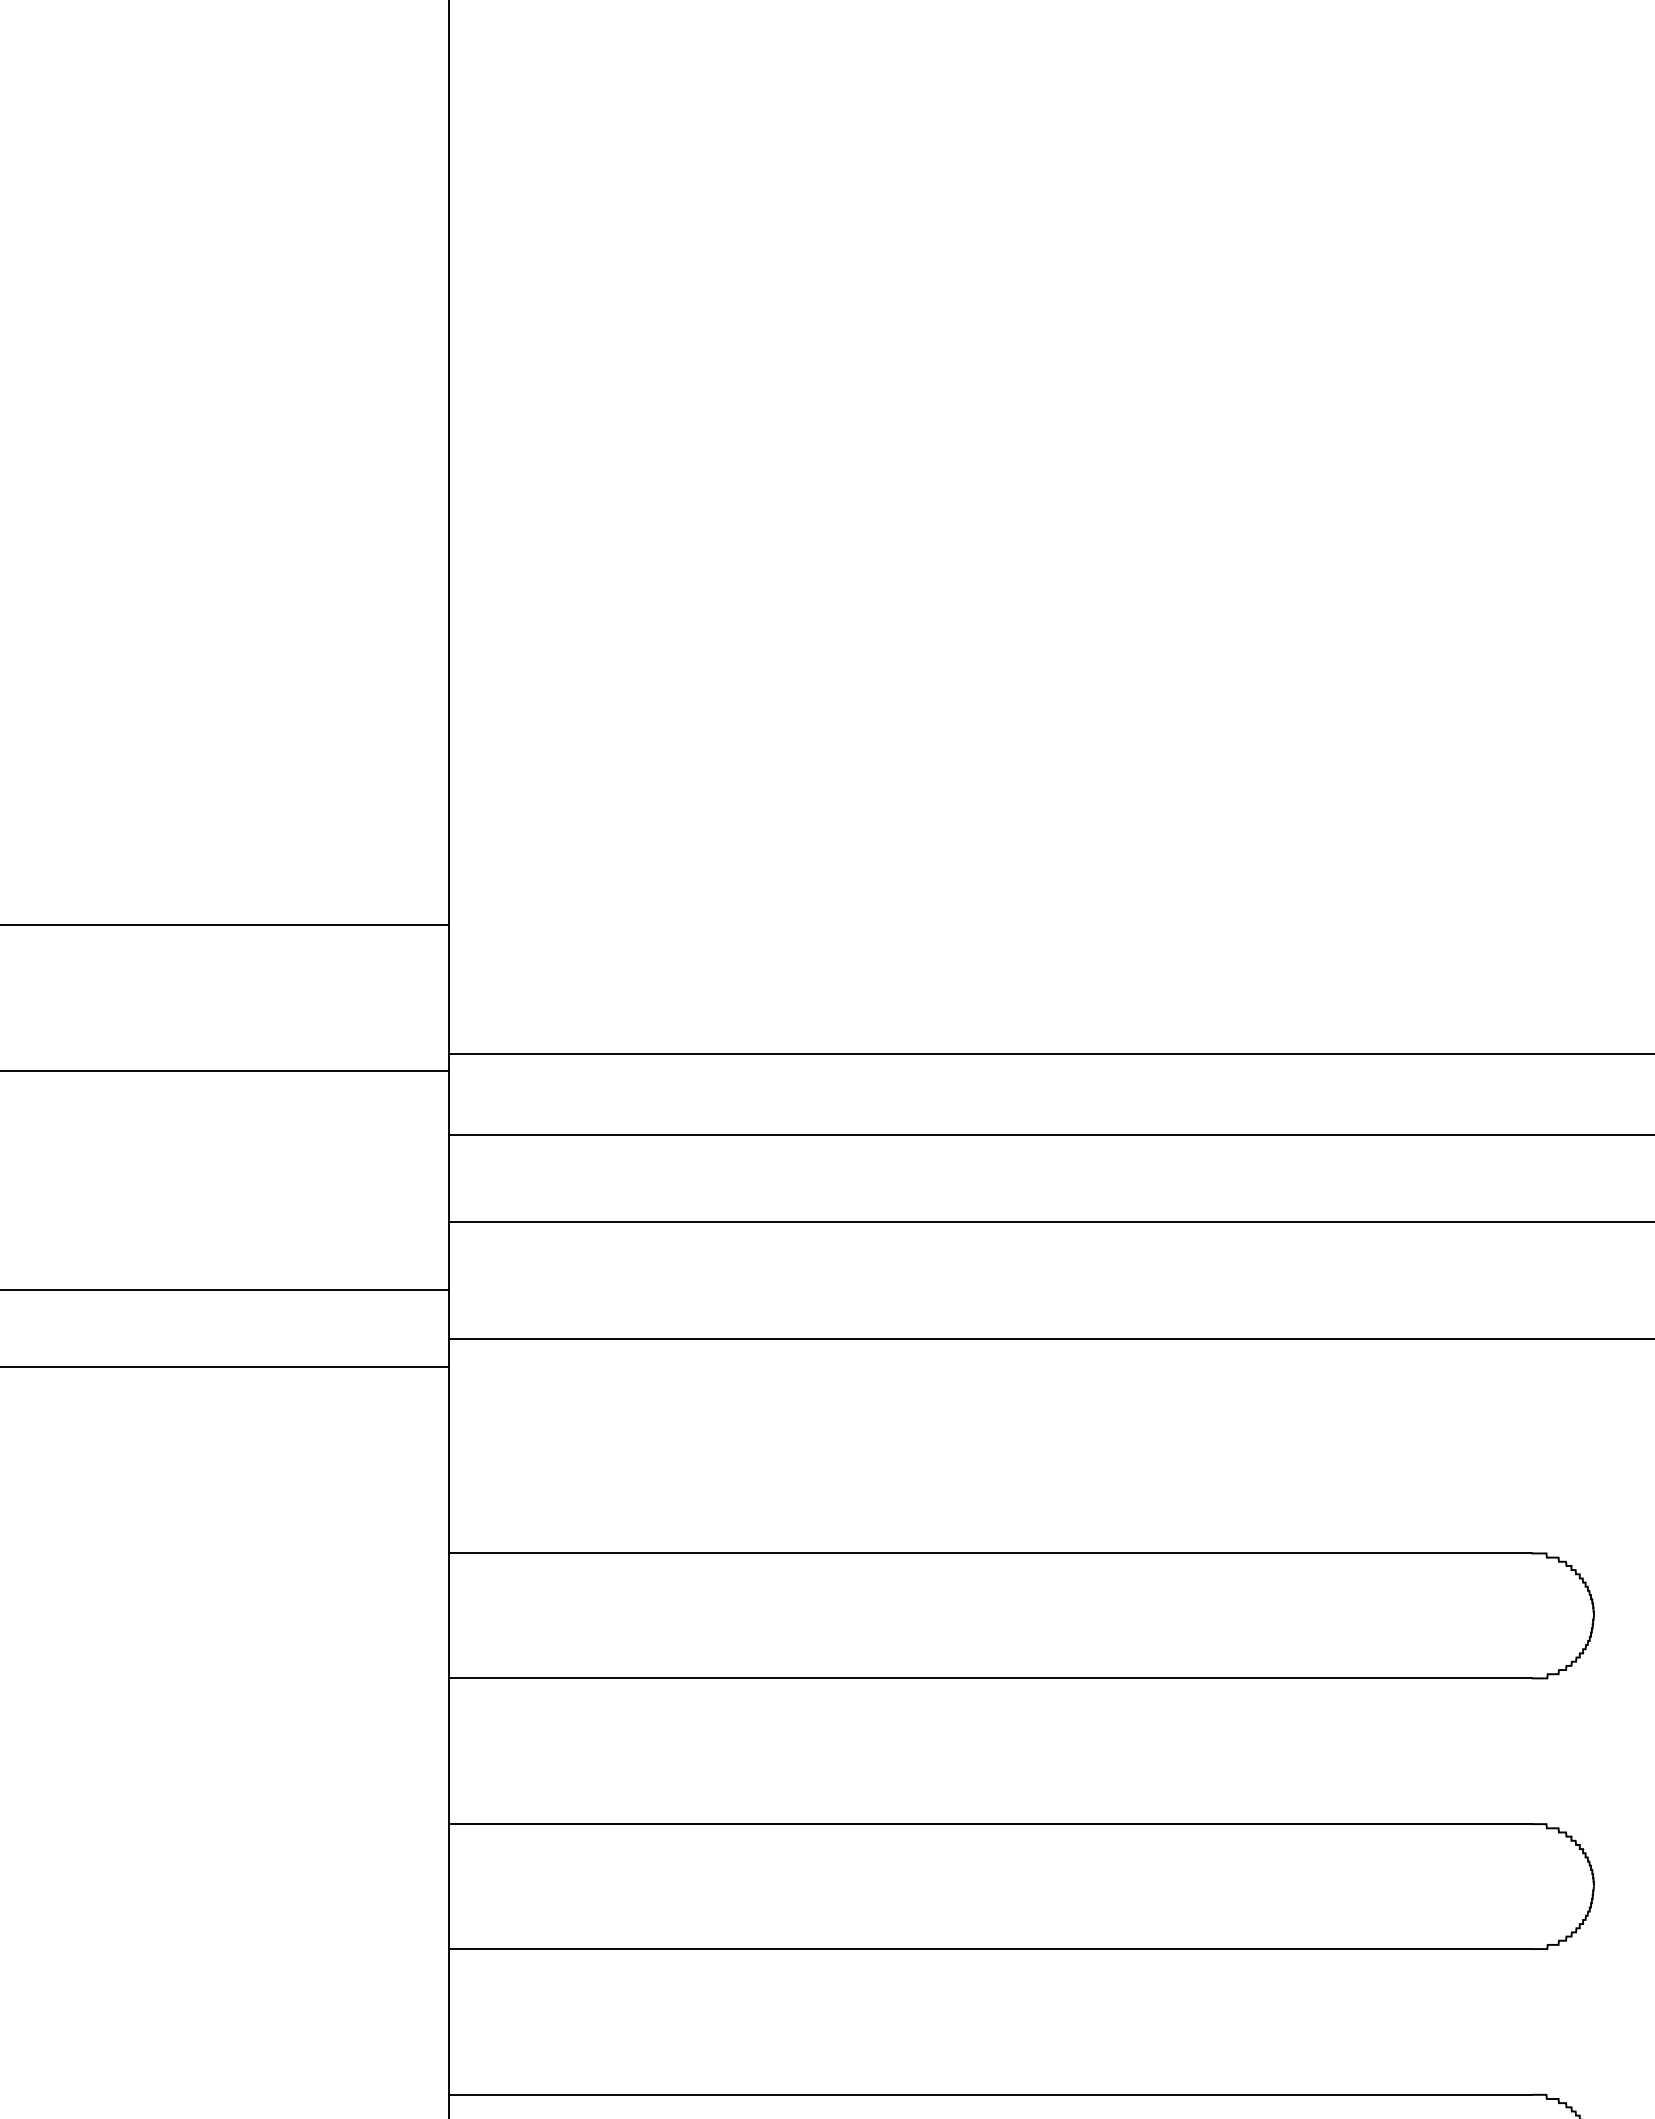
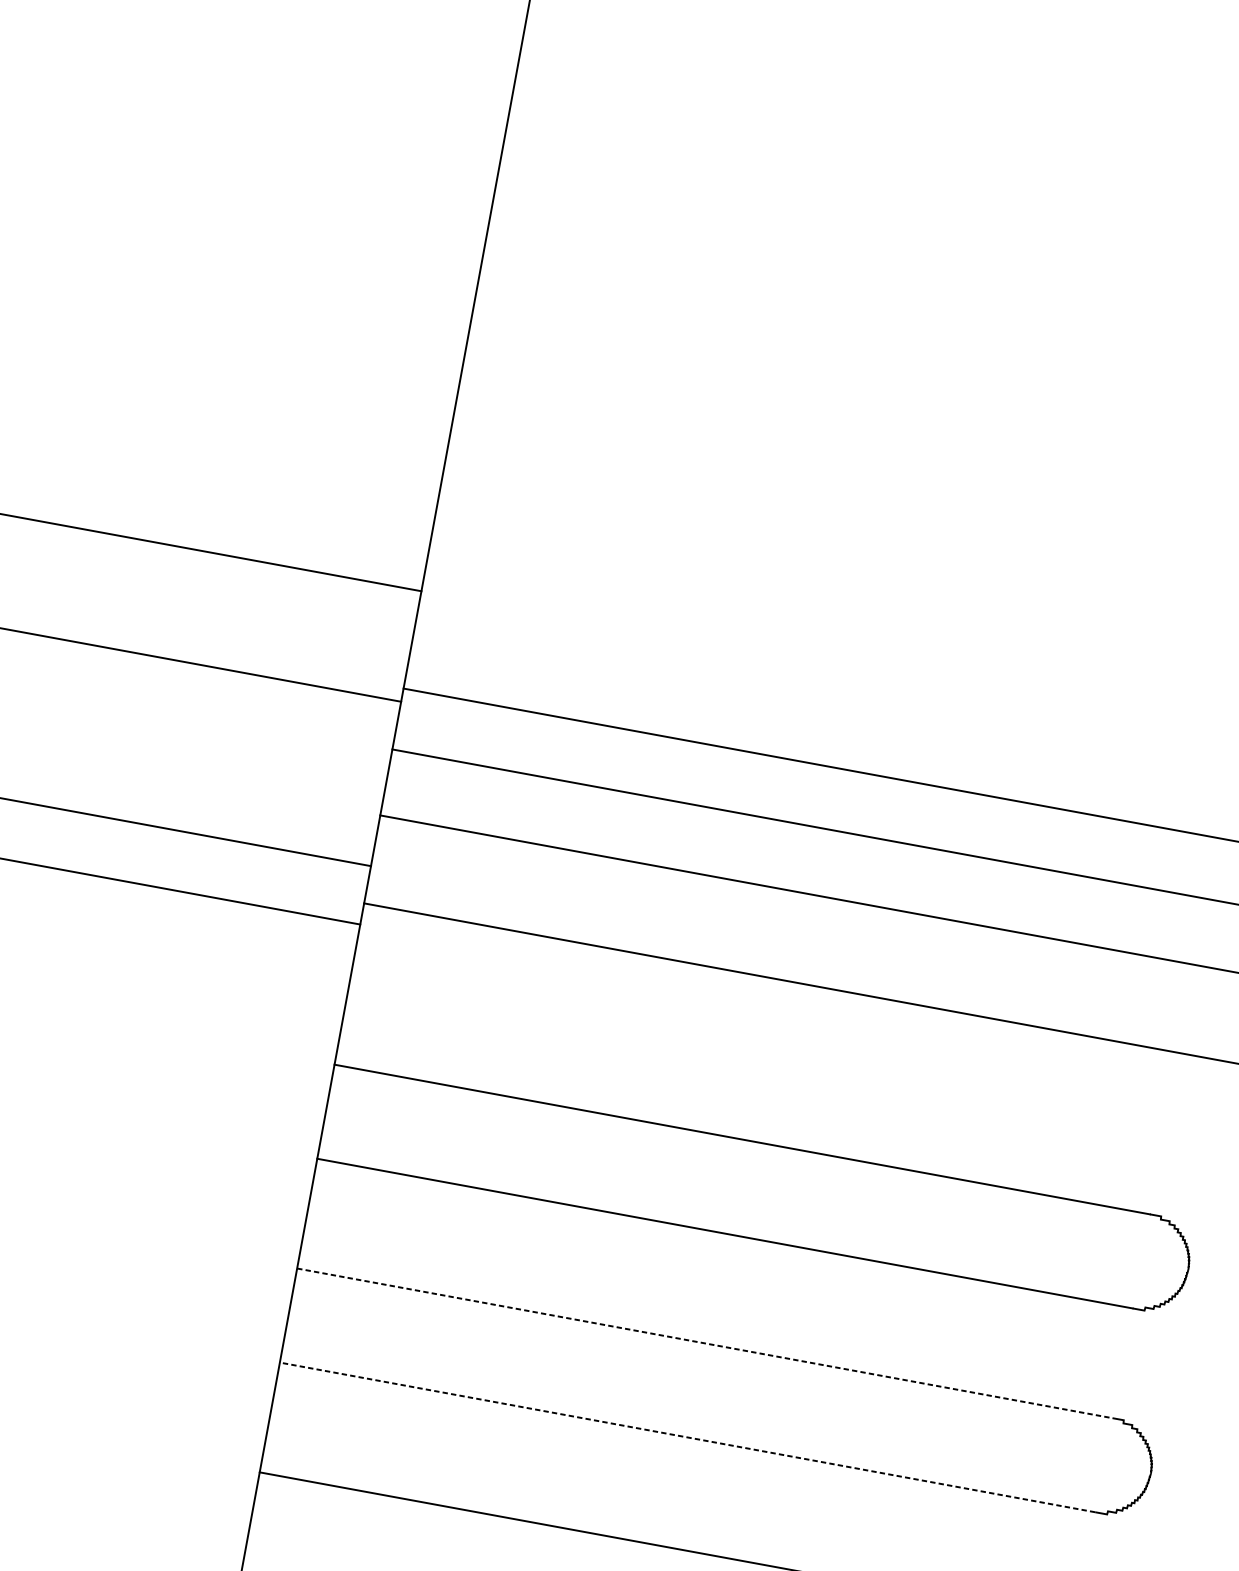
line: (990, 1824) -> (705, 1343), solid -> dashed
line: (989, 1949) -> (687, 1437), solid -> dashed

